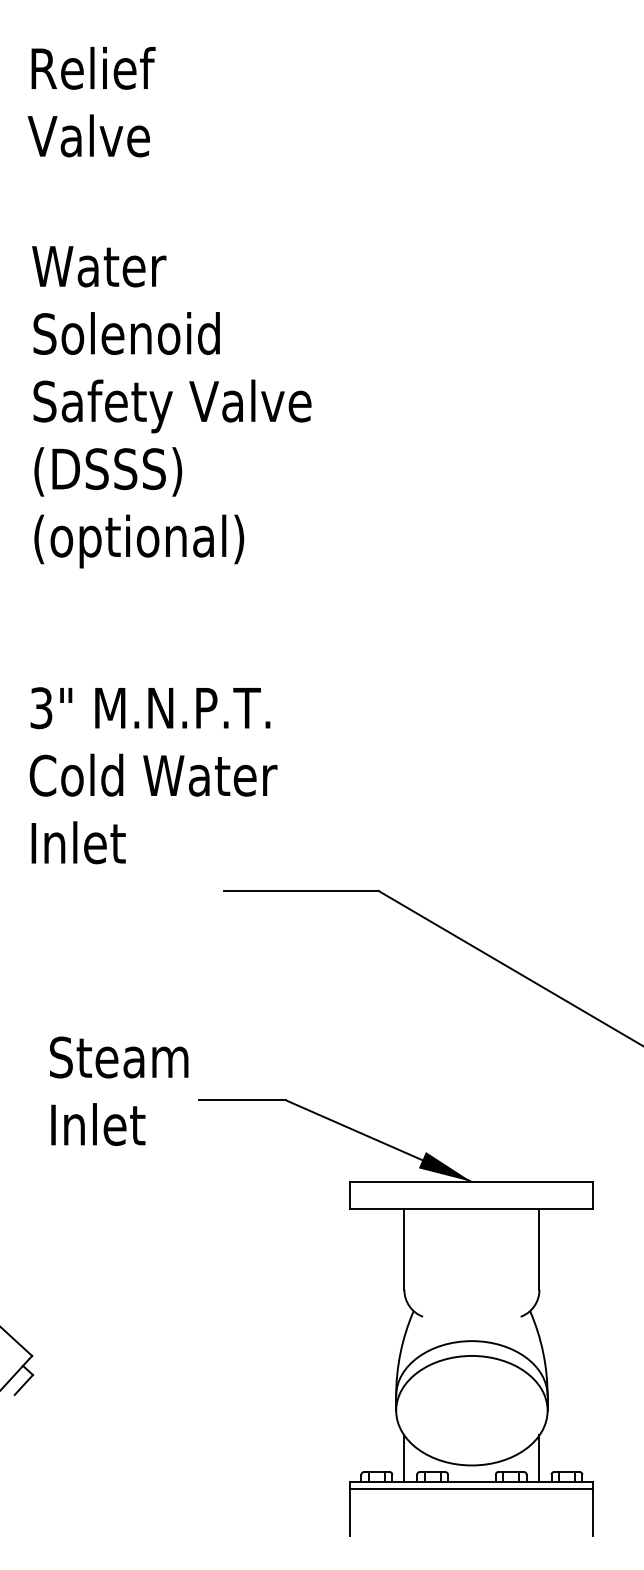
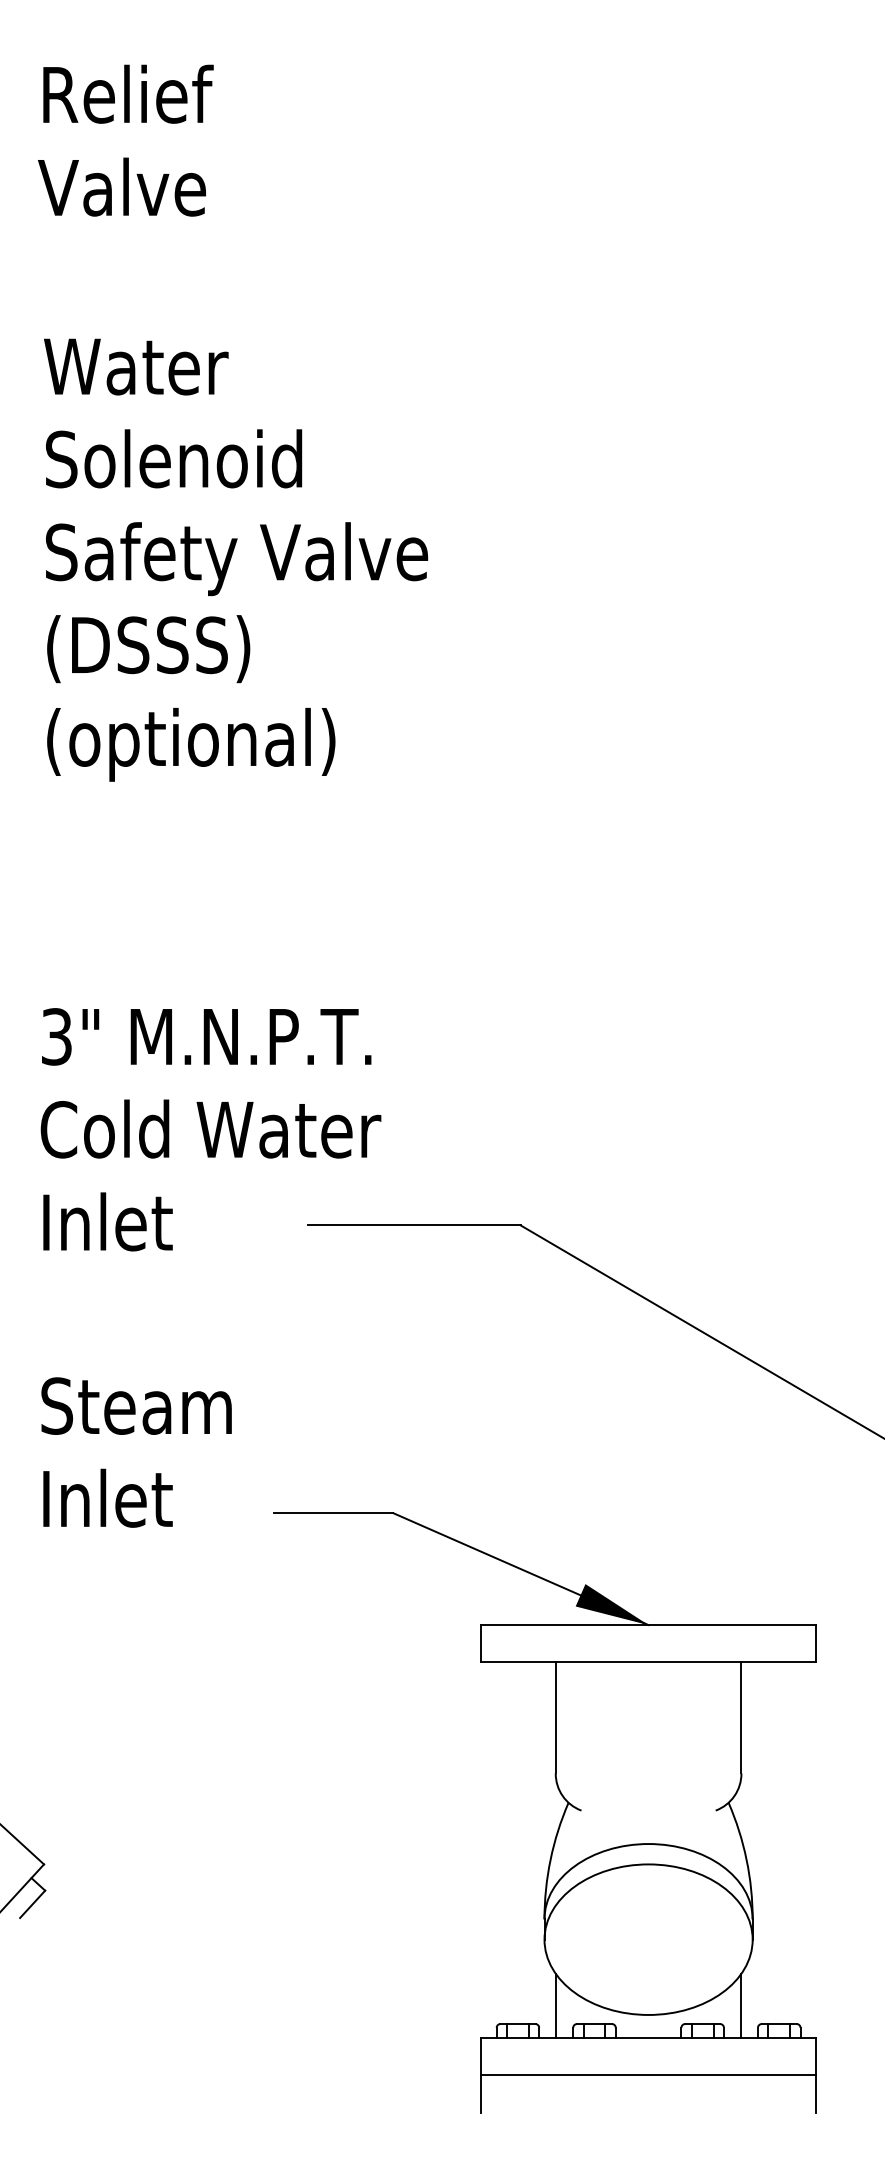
text: (153, 775) -> (210, 1129), moved
text: (119, 1091) -> (136, 1452), moved
line: (471, 1489) -> (648, 2075), moved

